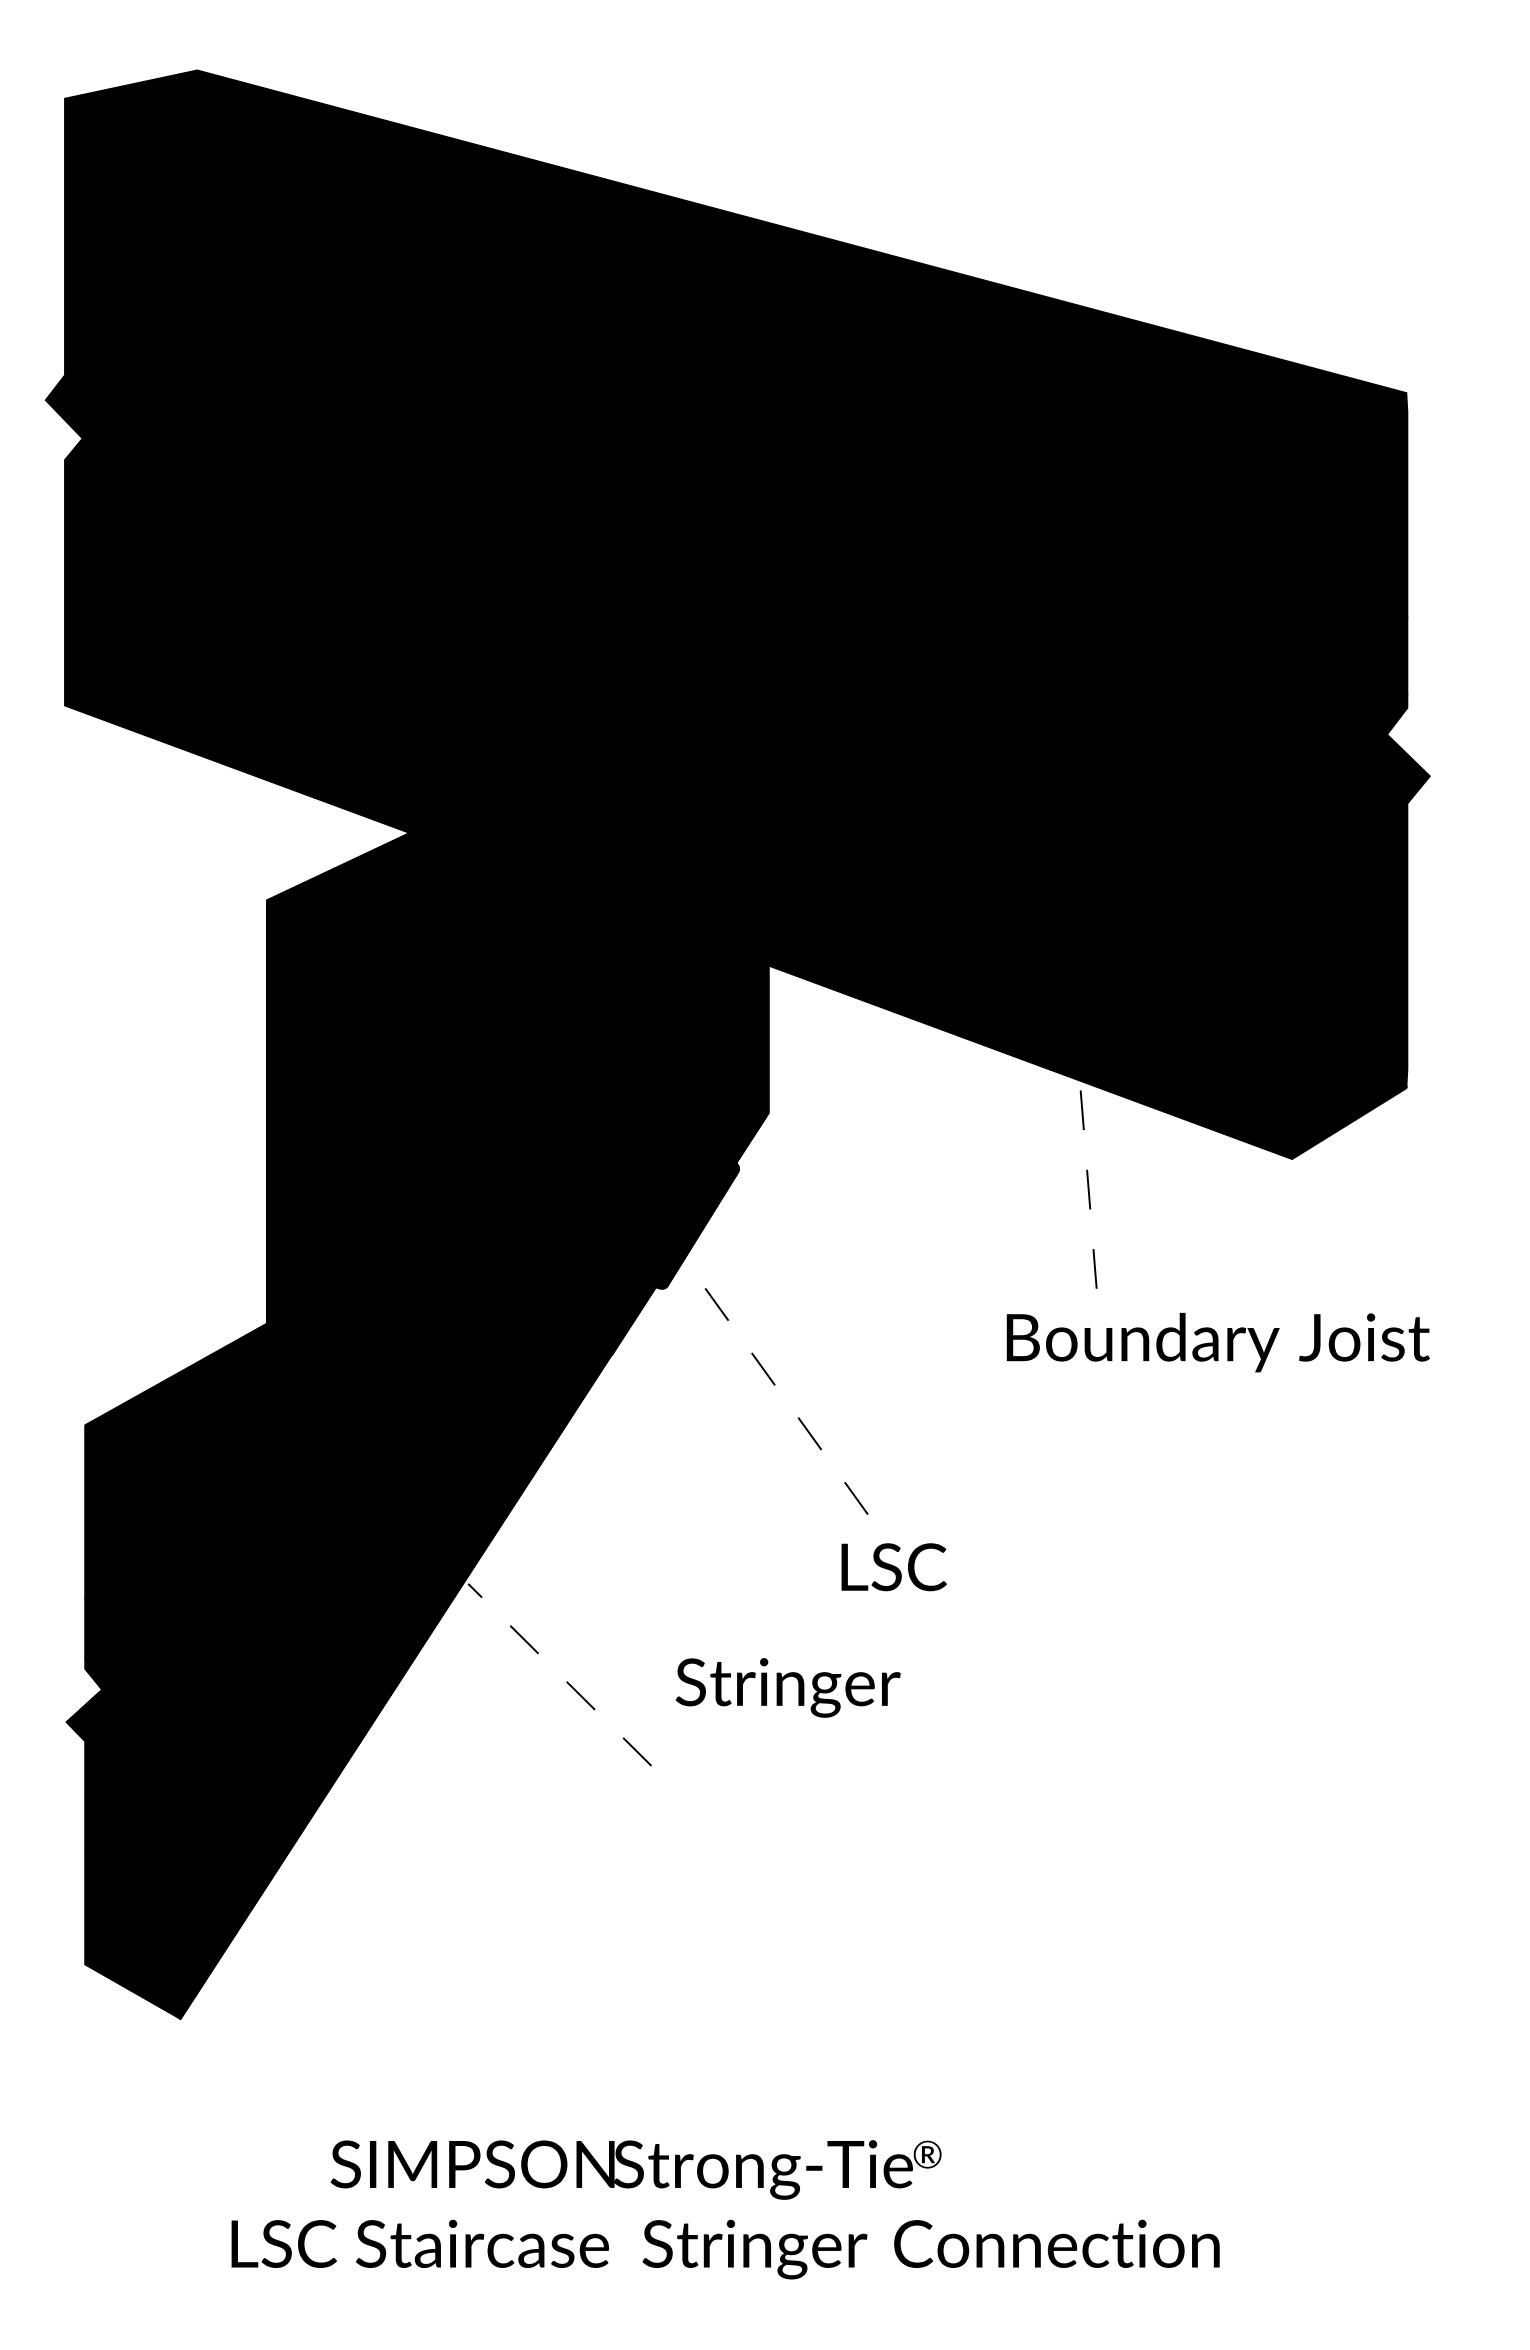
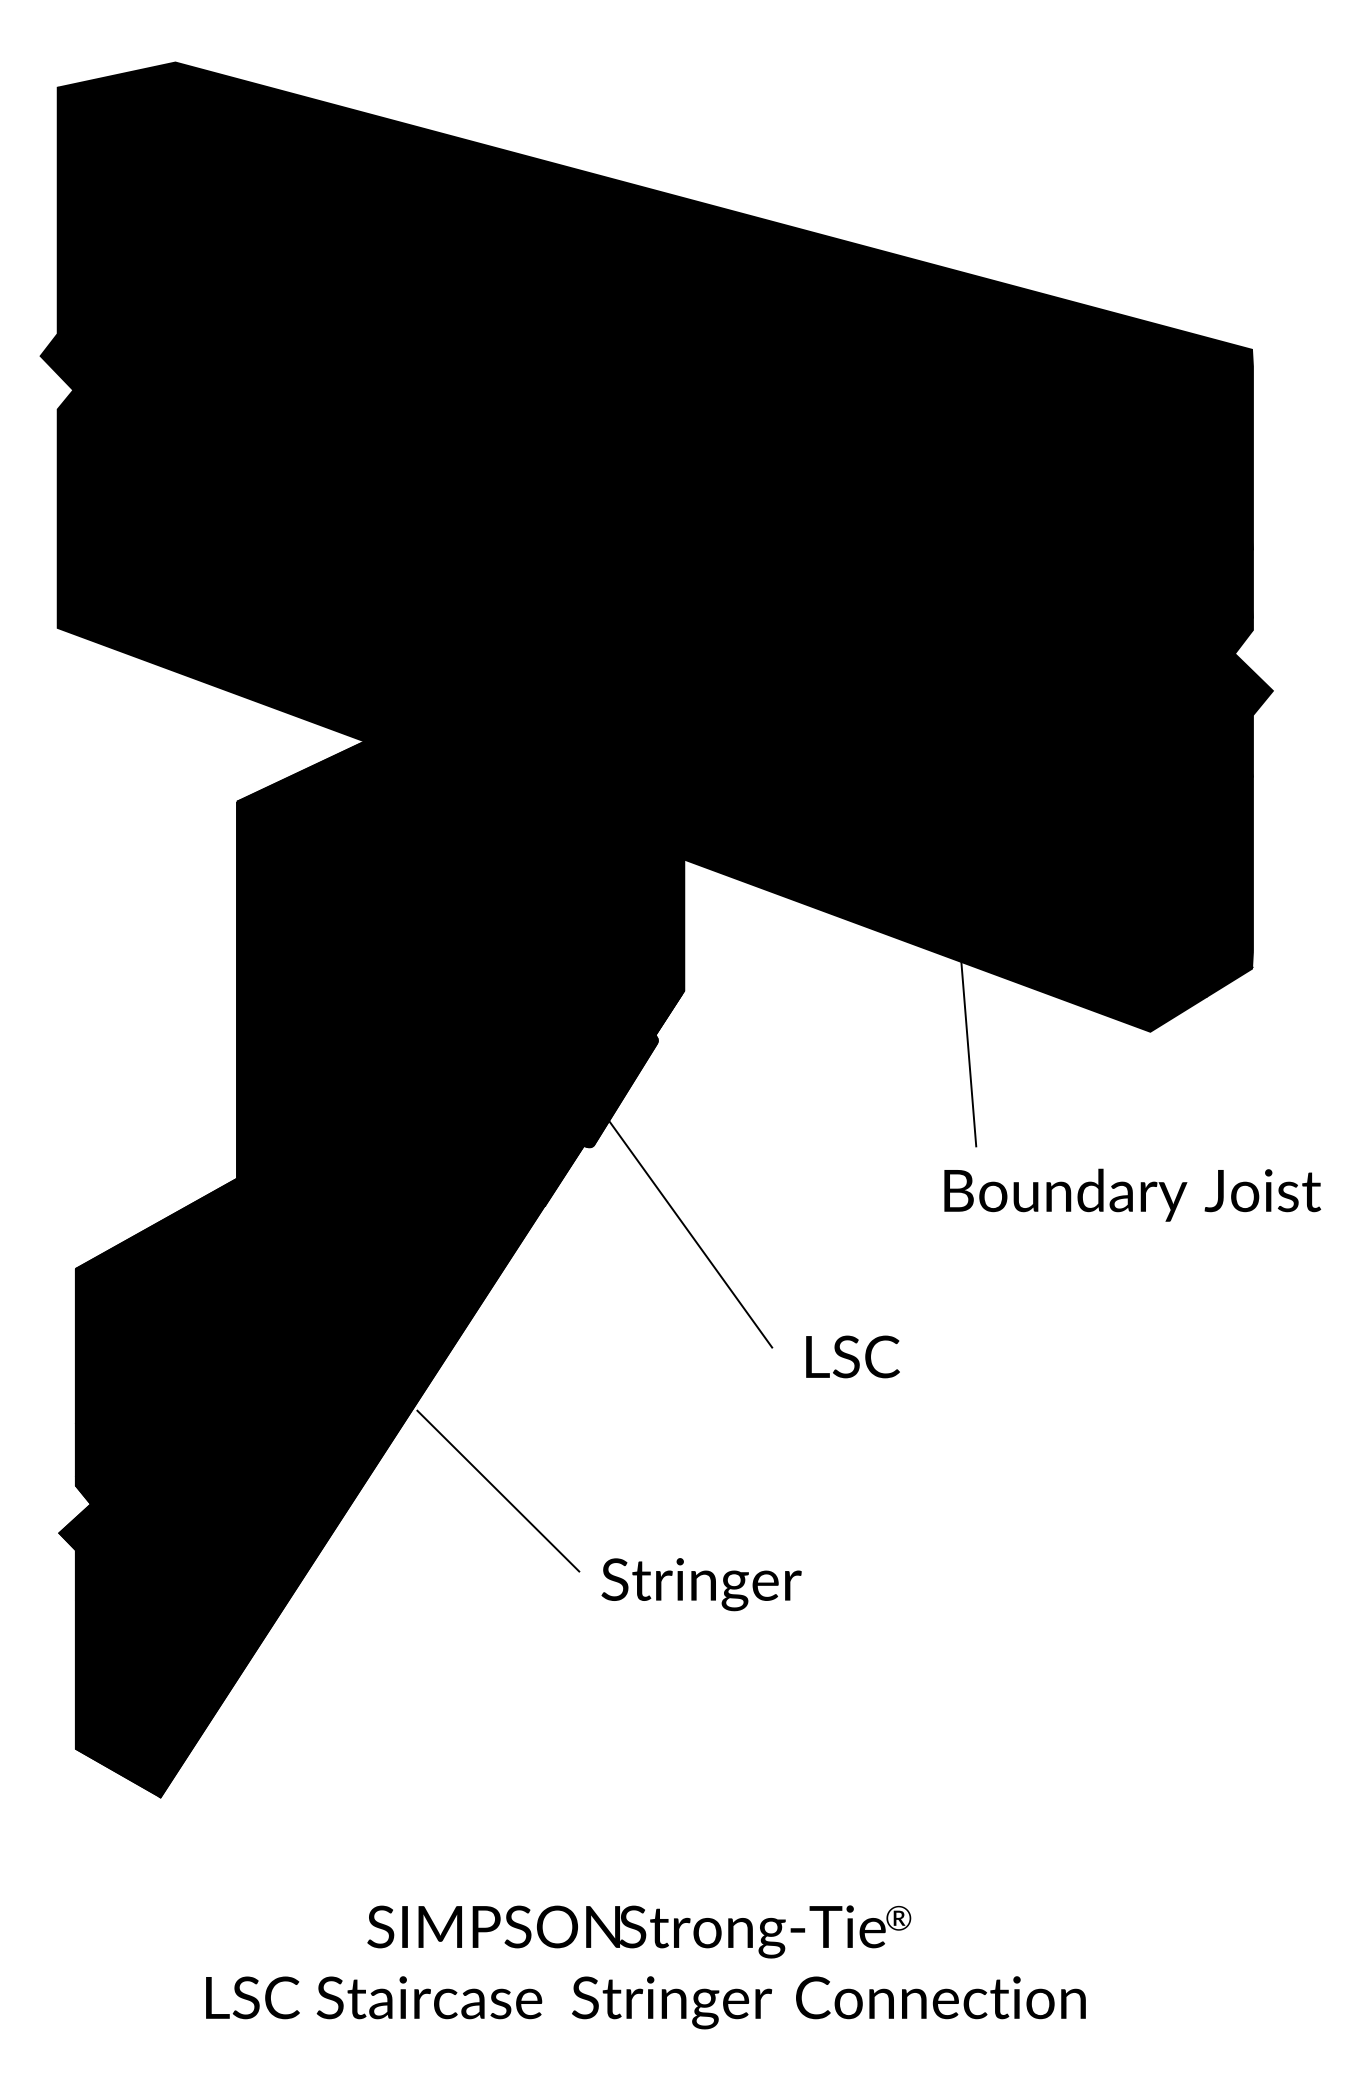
line: (1088, 1184) -> (969, 1054), dashed -> solid
text: (1217, 1342) -> (1131, 1195), moved
line: (774, 1384) -> (689, 1232), dashed -> solid
text: (893, 1567) -> (852, 1357), moved
line: (559, 1674) -> (498, 1490), dashed -> solid
text: (787, 1687) -> (701, 1584), moved
text: (635, 2169) -> (638, 1931), moved

